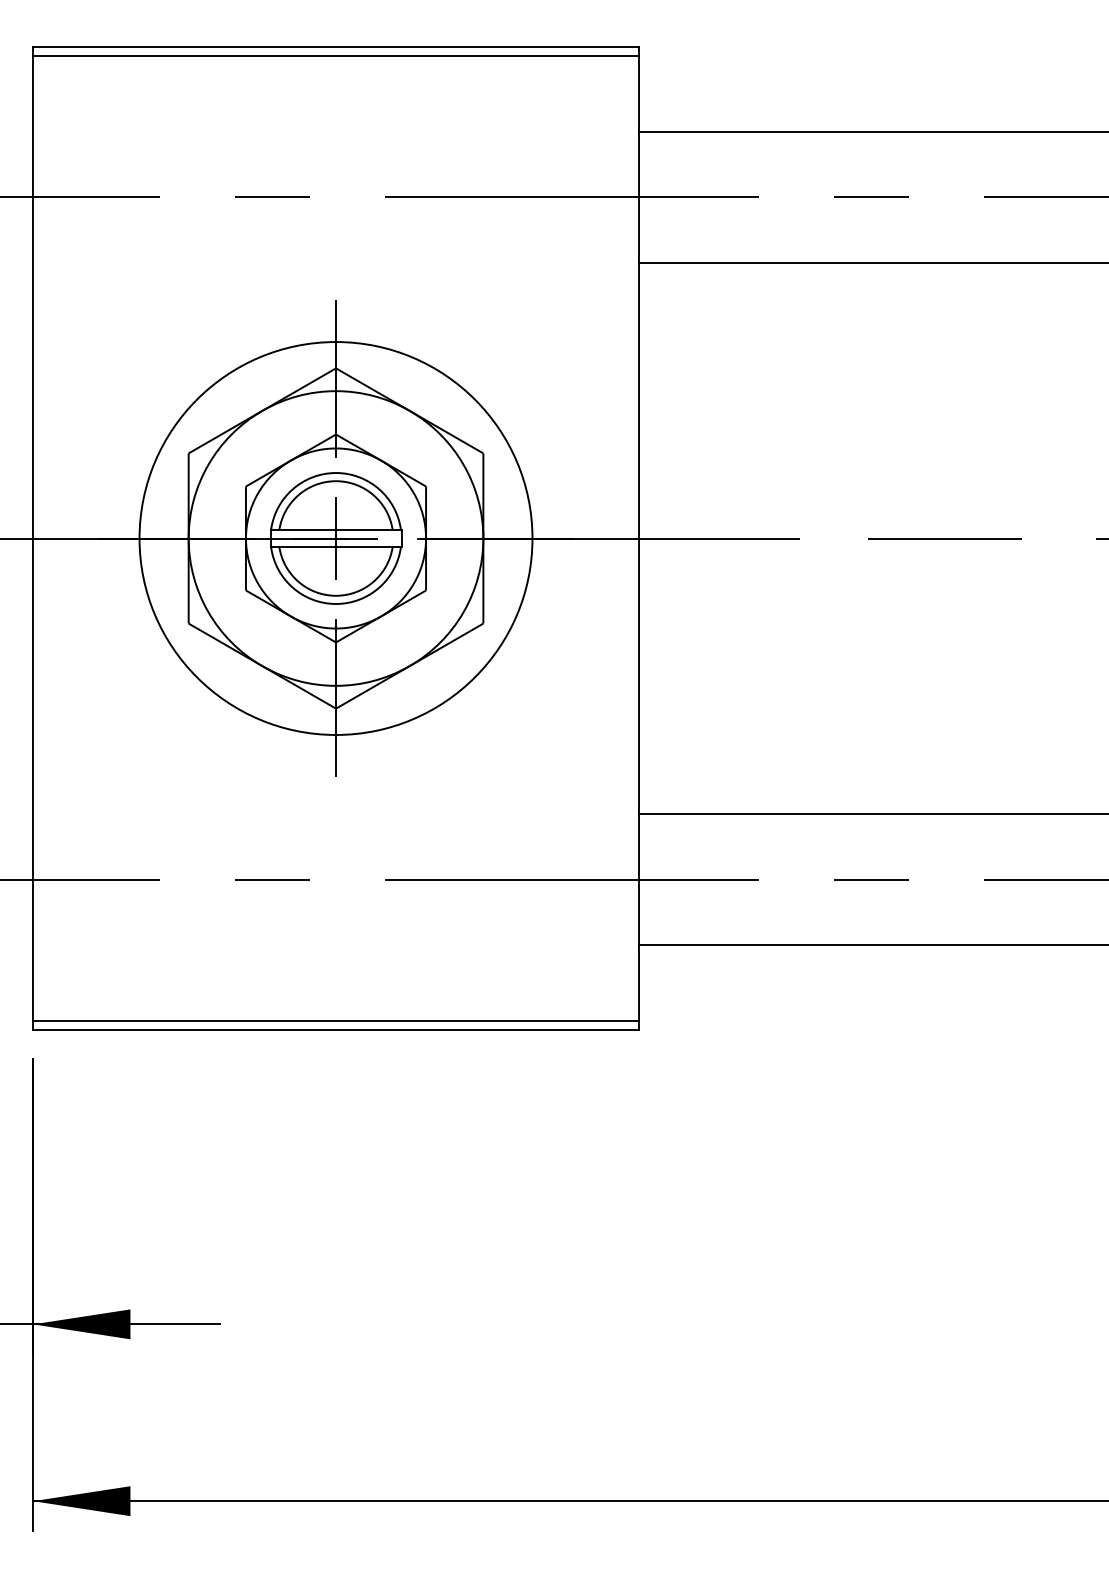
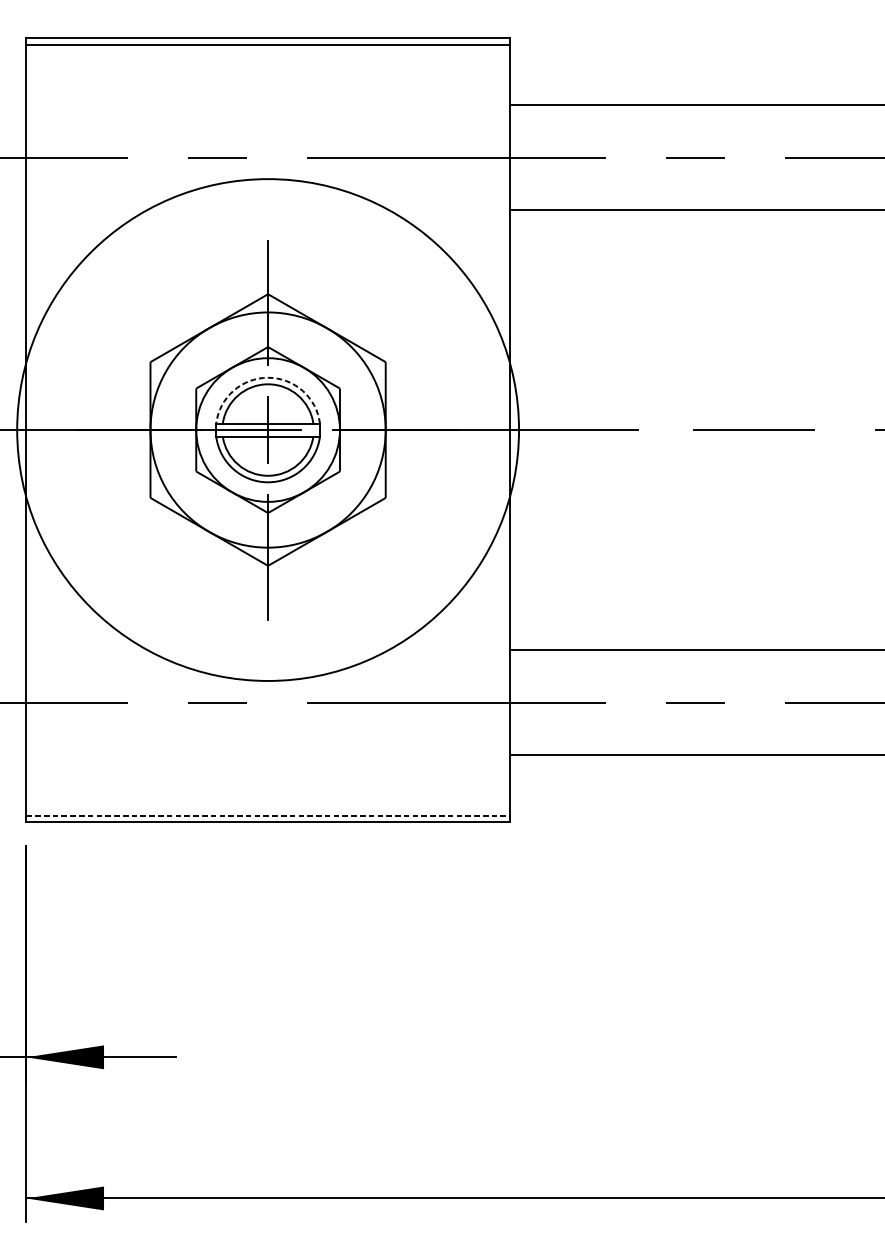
arc: (336, 473) -> (268, 378), solid -> dashed
circle: (335, 538) -> (267, 430), size x1.6
line: (336, 1021) -> (268, 815), solid -> dashed

